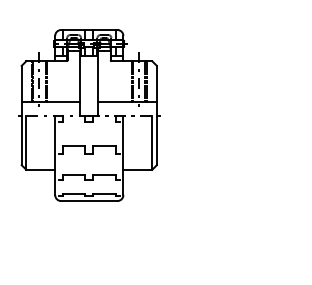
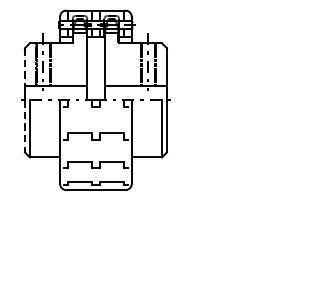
line: (21, 83) -> (24, 66), solid -> dashed
line: (21, 140) -> (24, 126), solid -> dashed

